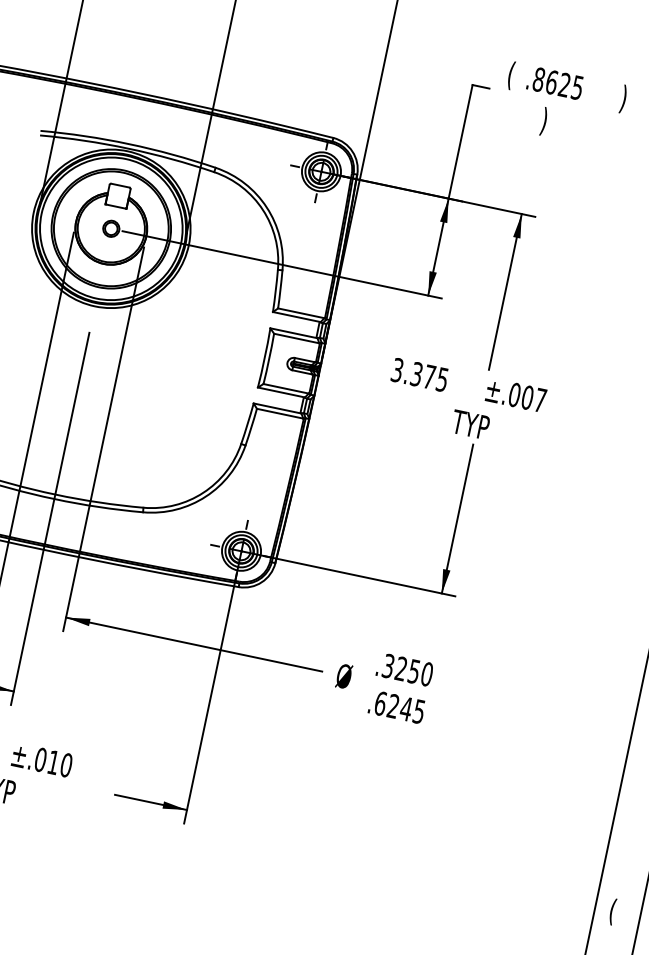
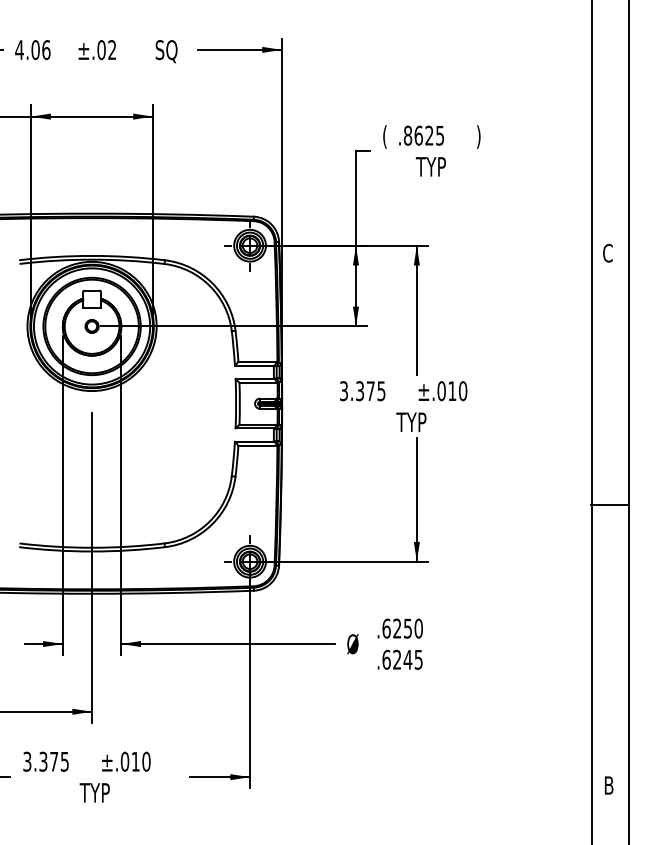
text: (557, 124) -> (430, 168), ) -> TYP
text: (533, 399) -> (457, 391), ±.007 -> ±.010
text: (388, 666) -> (386, 628), .3250 -> .6250
text: (615, 911) -> (608, 786), ( -> B

